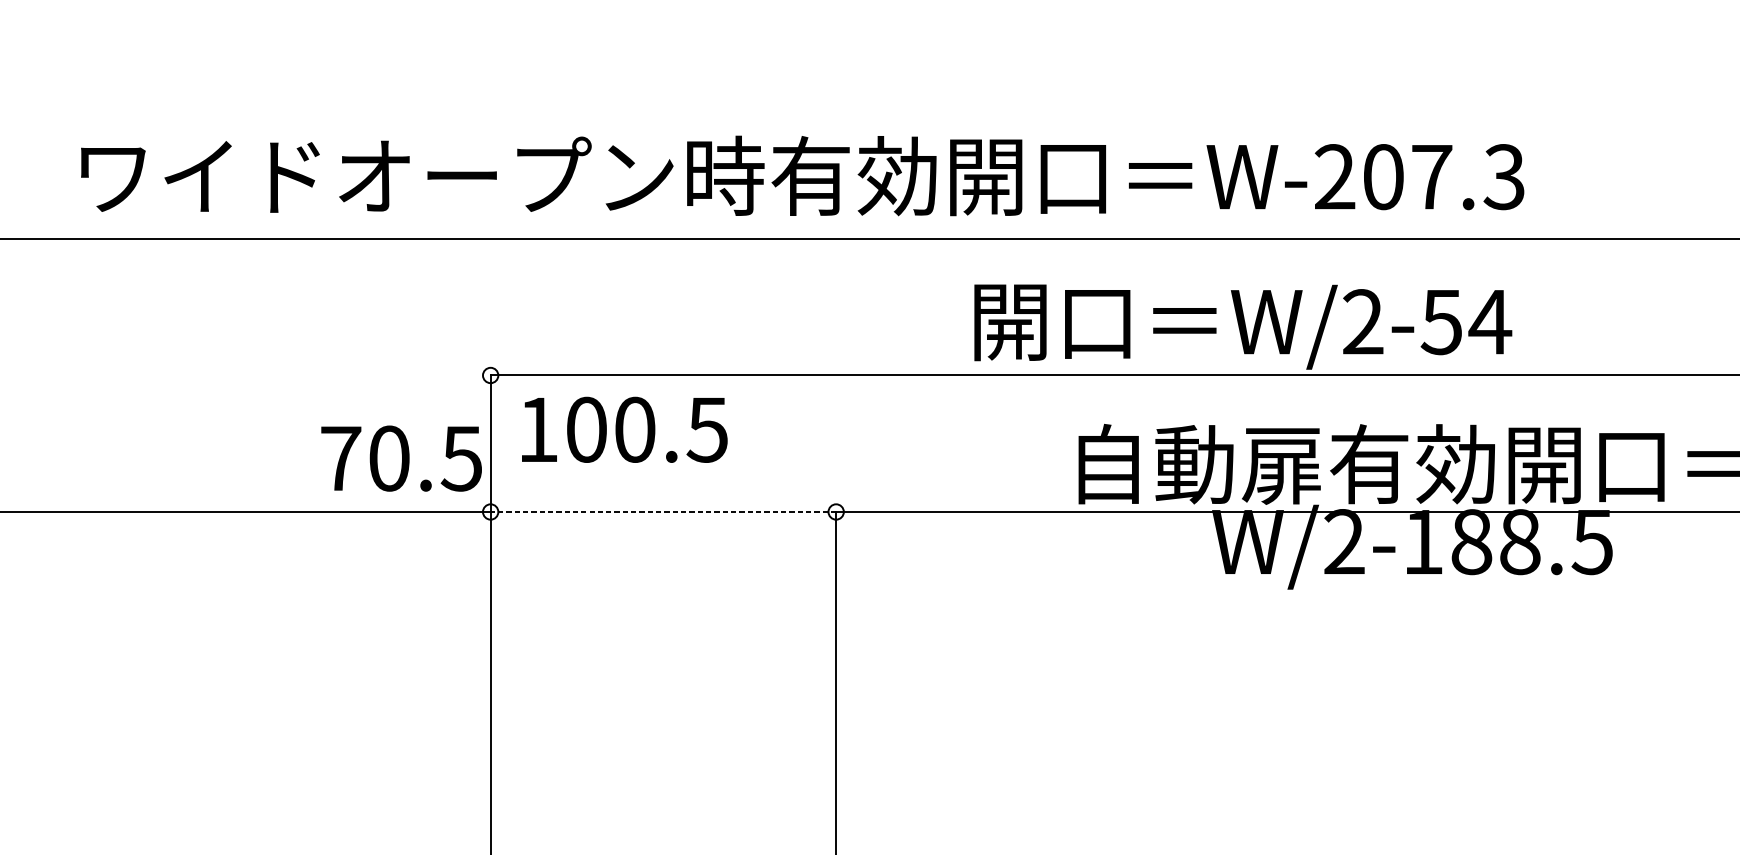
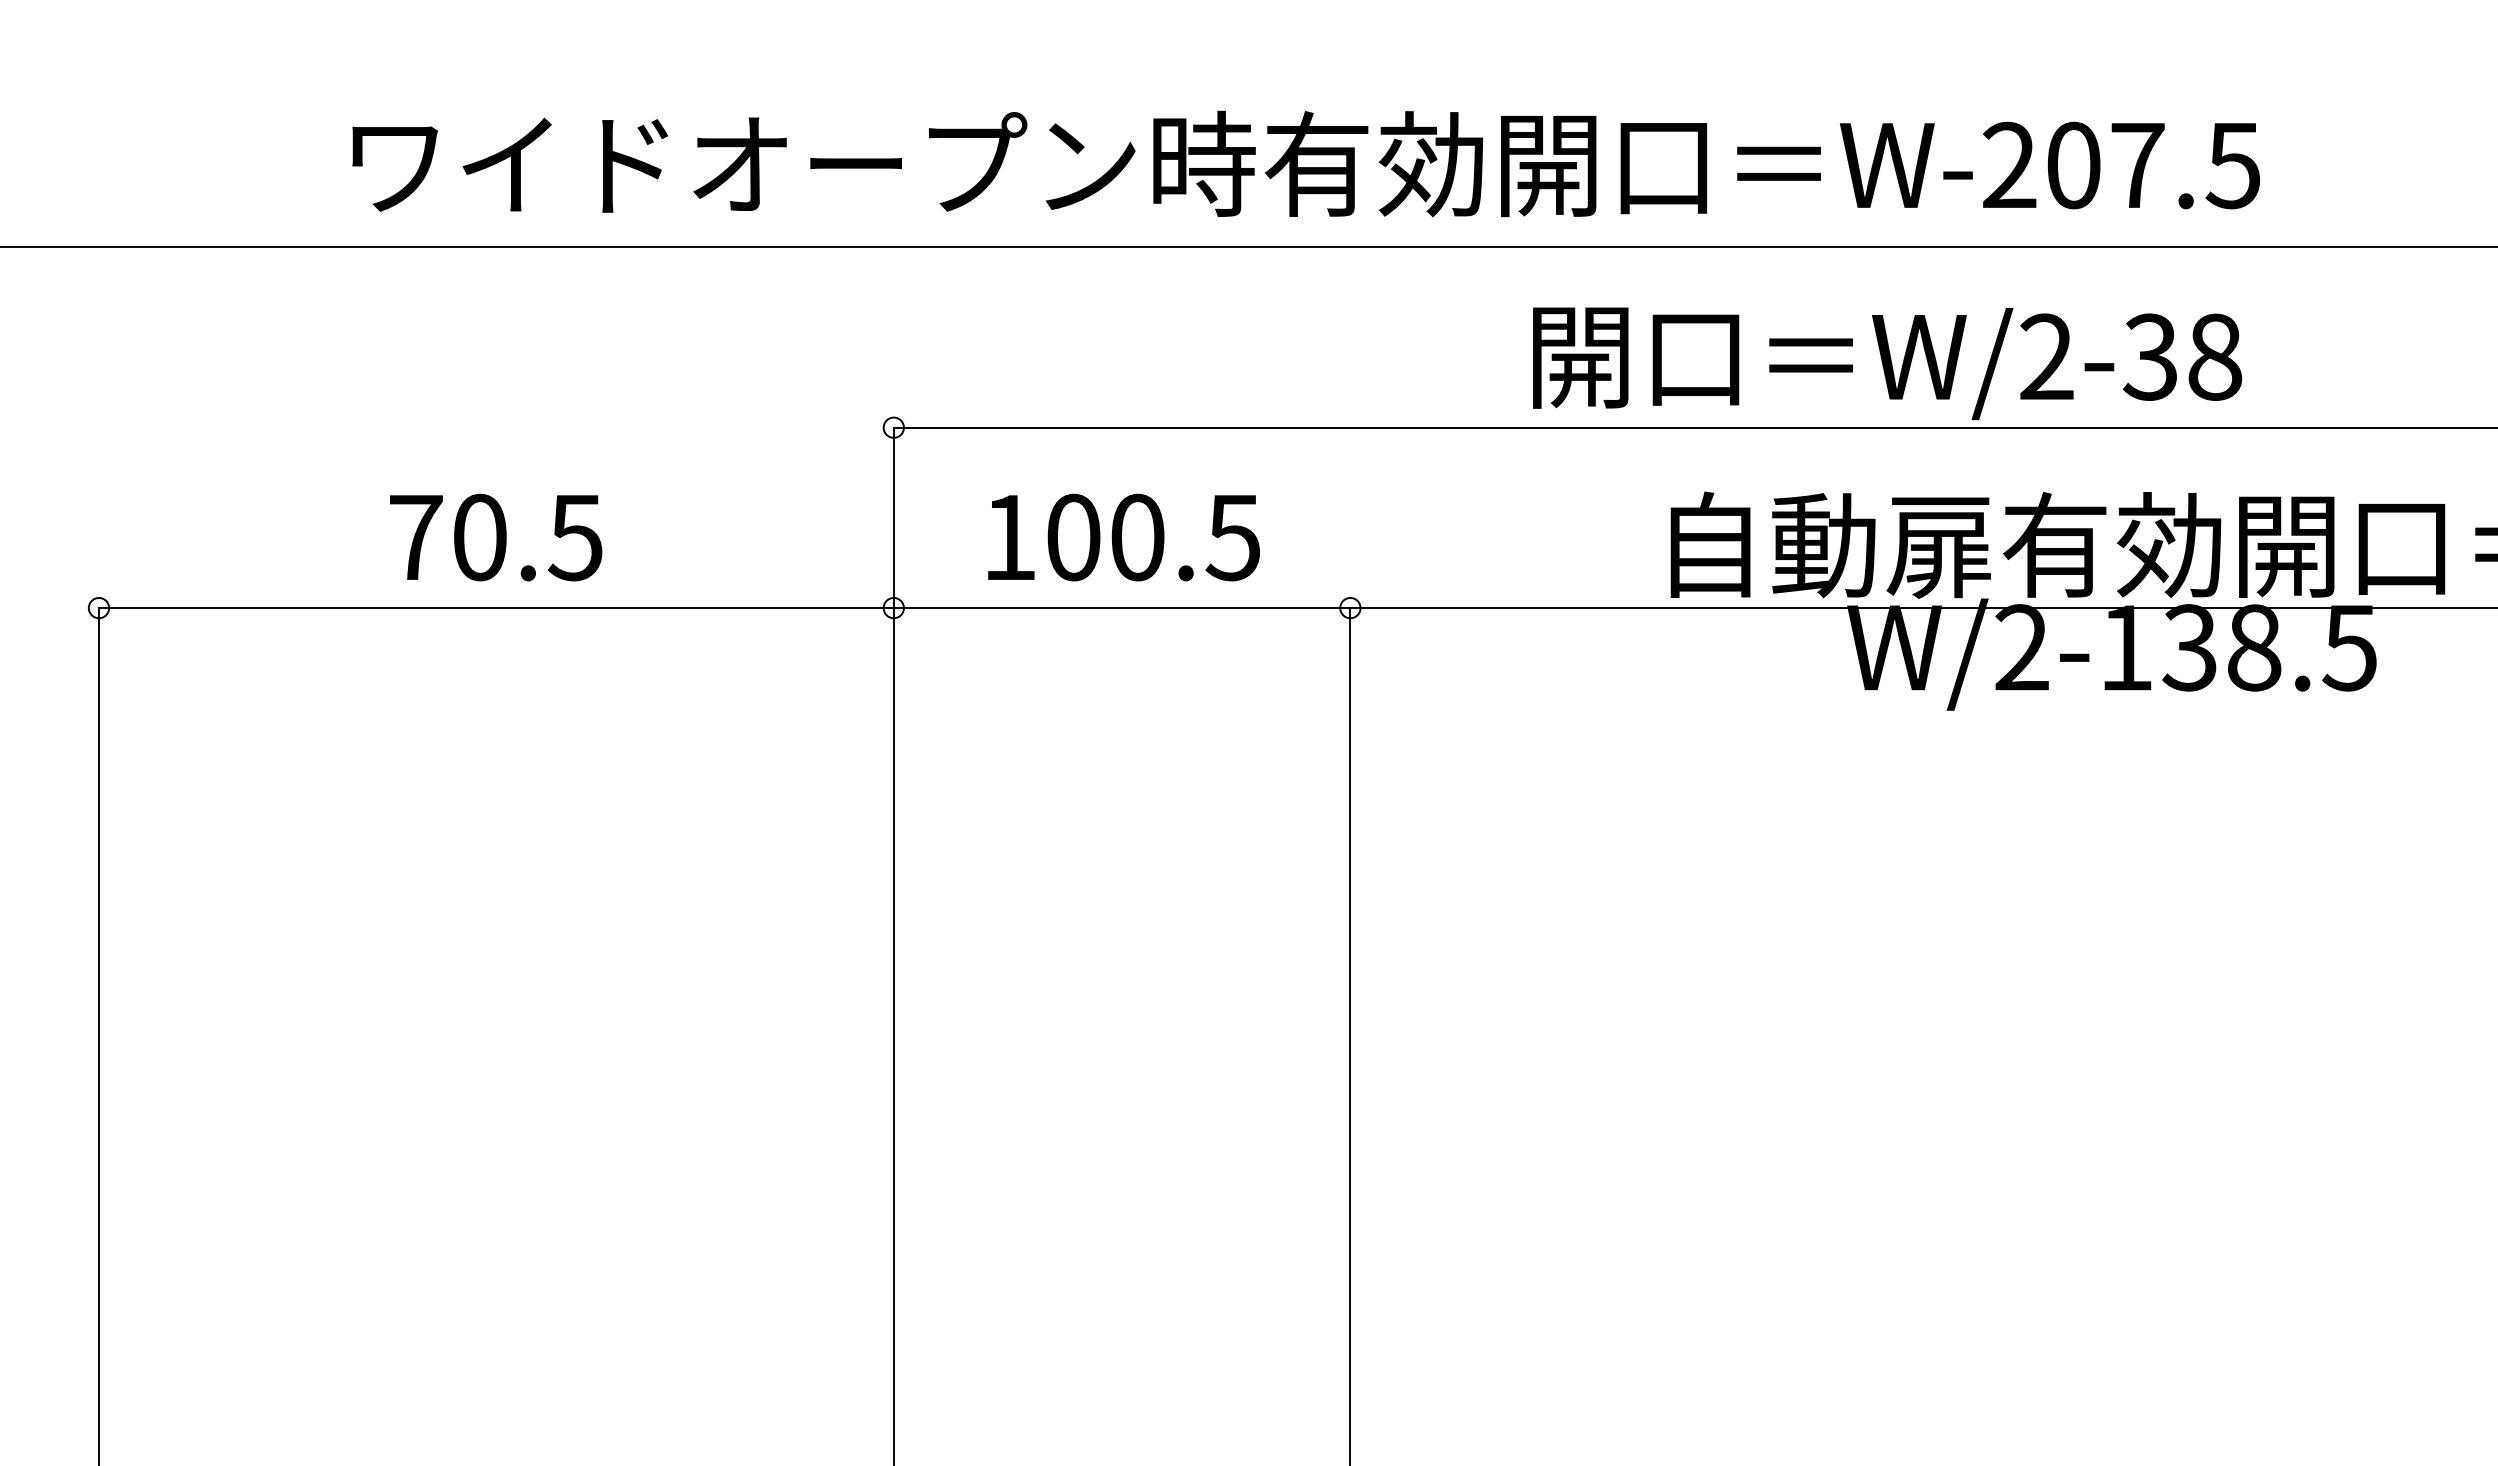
text: (1503, 176) -> (2232, 164), W-207.3 -> W-207.5
text: (1465, 321) -> (2182, 356), W/2-54 -> W/2-38
text: (624, 429) -> (1123, 537), moved
text: (401, 458) -> (496, 537), moved
line: (662, 512) -> (1121, 608), dashed -> solid
text: (1471, 541) -> (2189, 647), W/2-188.5 -> W/2-138.5

